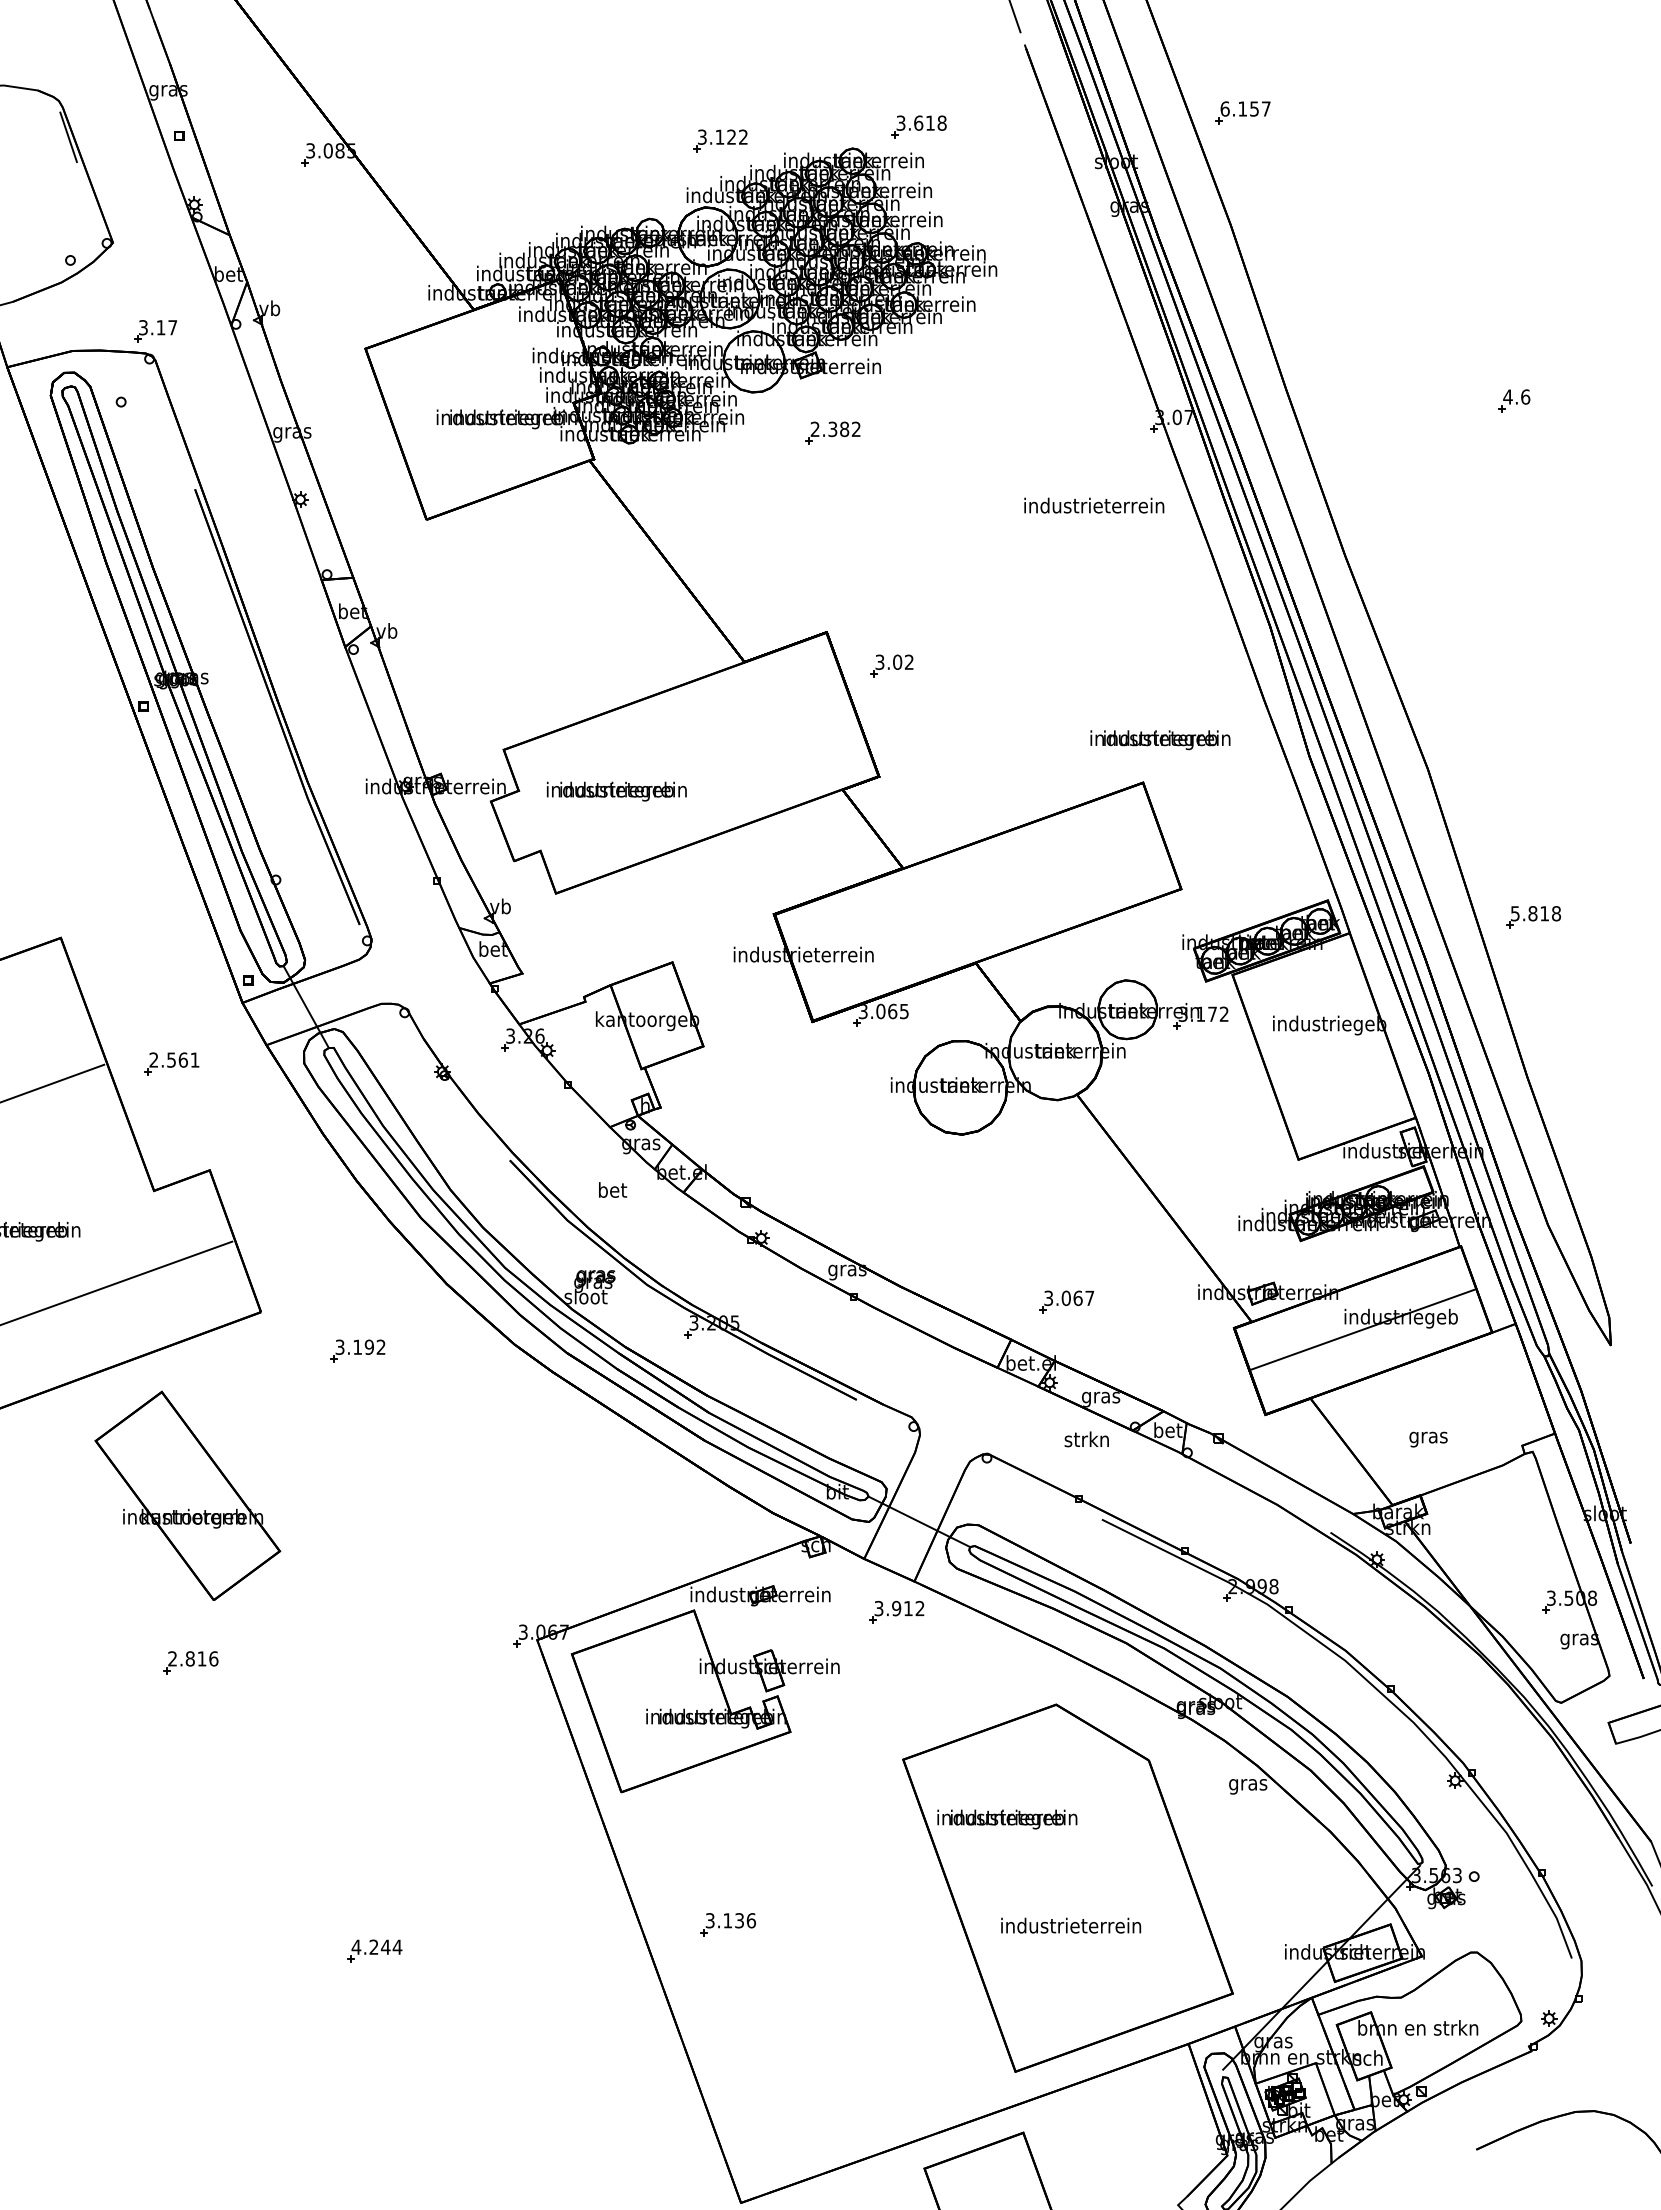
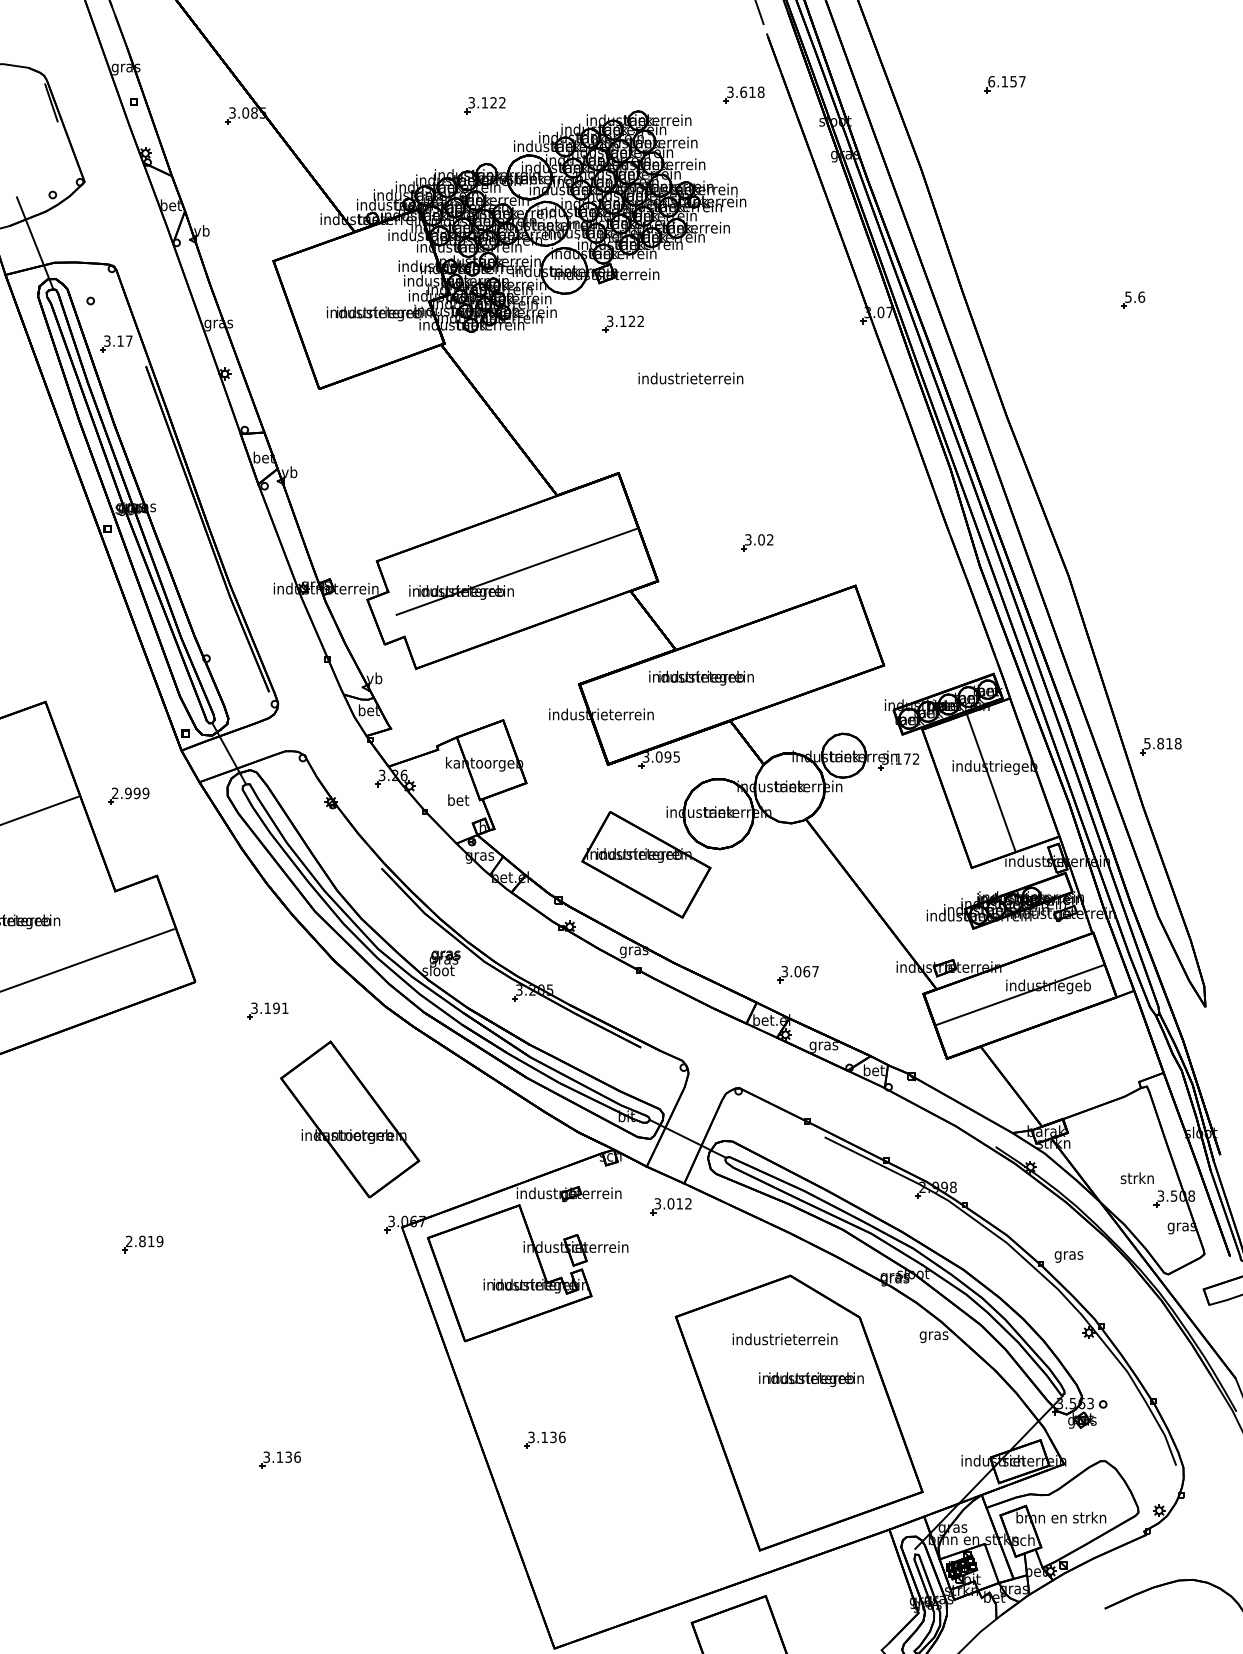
part: (1242, 112) -> (1004, 84), moved
part: (918, 126) -> (743, 94), moved
part: (720, 140) -> (485, 105), moved
line: (46, 324) -> (34, 242), added
part: (155, 331) -> (116, 343), moved
text: (1507, 396) -> (1128, 296), 4.6 -> 5.6
text: (829, 429) -> (620, 321), 2.382 -> 3.122
text: (1094, 505) -> (691, 378), moved
part: (891, 665) -> (756, 542), moved
text: (1160, 740) -> (701, 678), moved
line: (690, 763) -> (516, 571), added
part: (1533, 917) -> (1161, 746), moved
text: (892, 1011) -> (667, 757), 3.065 -> 3.095
line: (1324, 1046) -> (991, 783), added
text: (183, 1059) -> (137, 792), 2.561 -> 2.999
part: (863, 1155) -> (646, 864), added
text: (613, 1189) -> (459, 799), moved
text: (380, 1346) -> (284, 1007), 3.192 -> 3.191
text: (1086, 1439) -> (1137, 1178), moved
text: (1428, 1439) -> (1068, 1256), moved
part: (187, 1495) -> (349, 1119), moved
text: (896, 1608) -> (670, 1203), 3.912 -> 3.012
text: (213, 1658) -> (159, 1241), 2.816 -> 2.819
text: (1007, 1819) -> (811, 1379), moved
text: (1071, 1925) -> (785, 1339), moved
text: (376, 1946) -> (281, 1456), 4.244 -> 3.136

